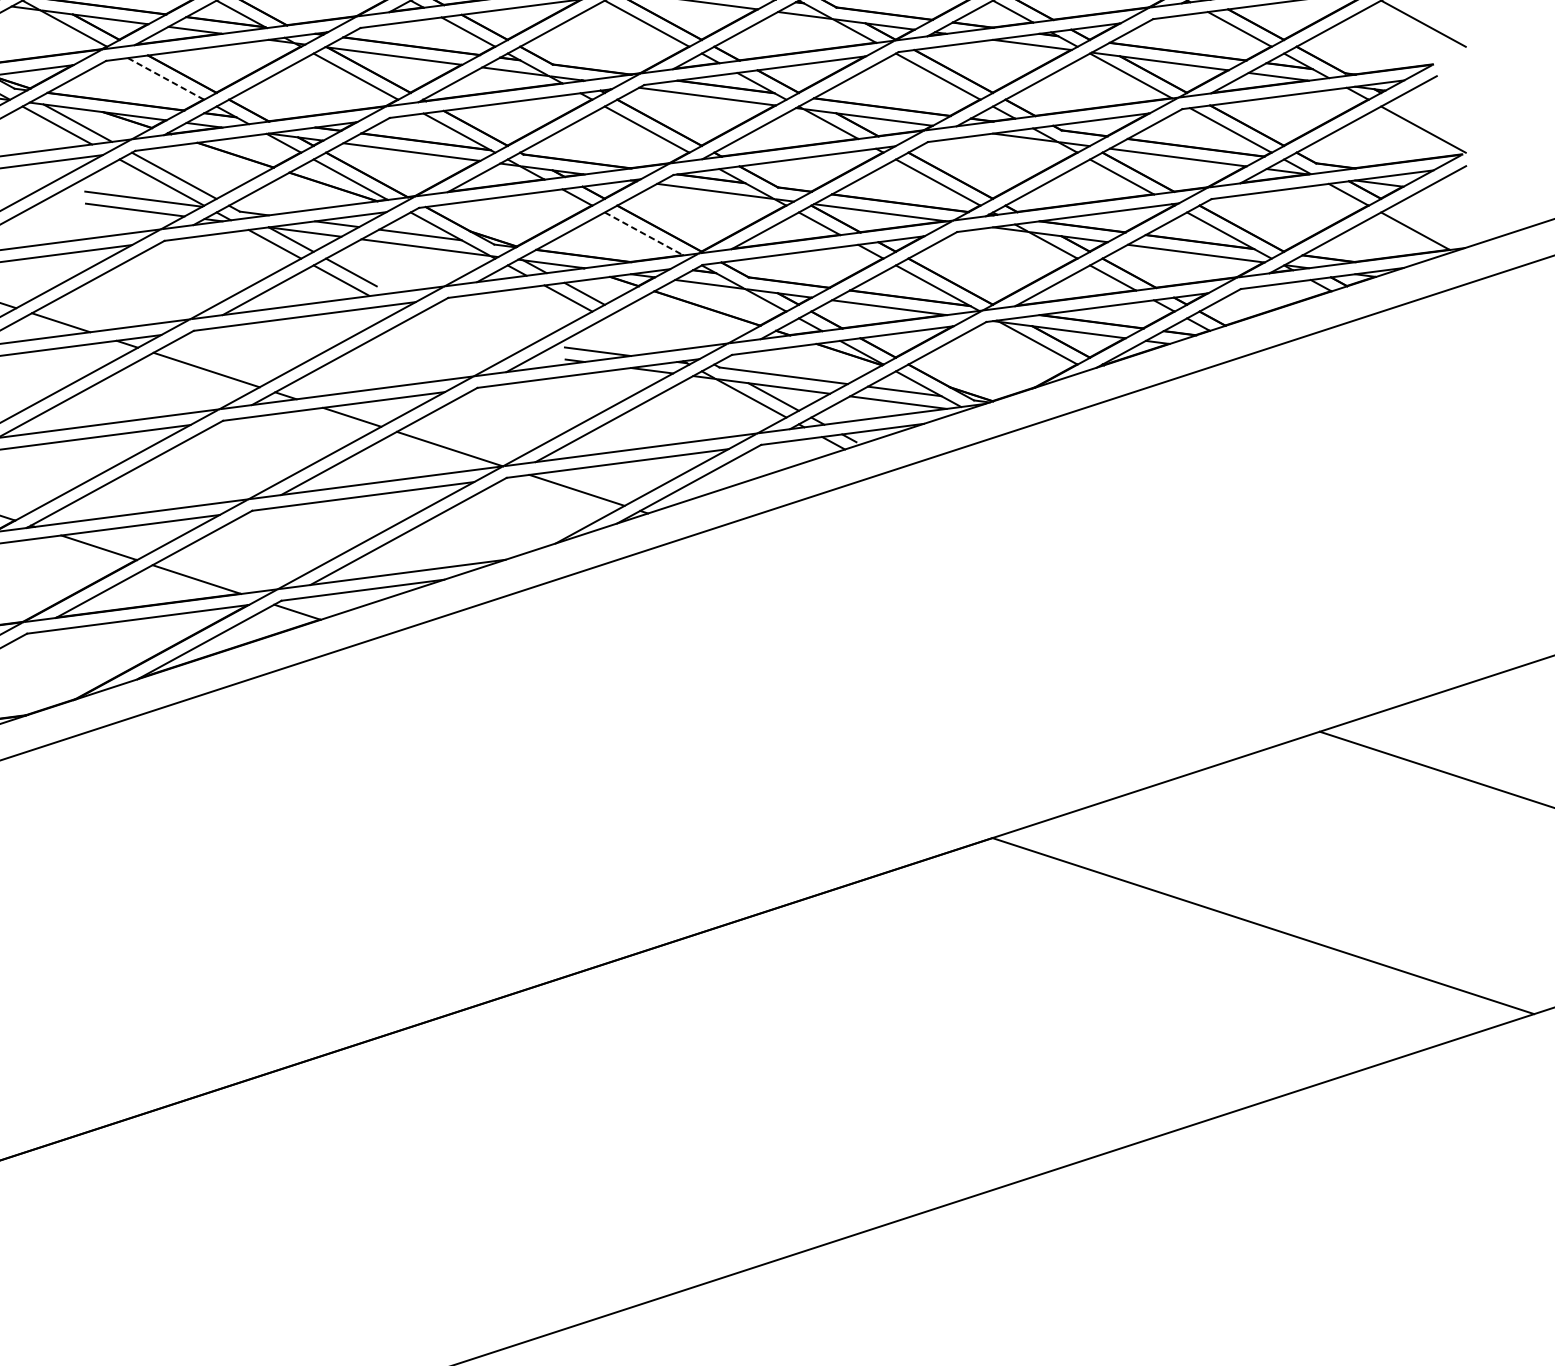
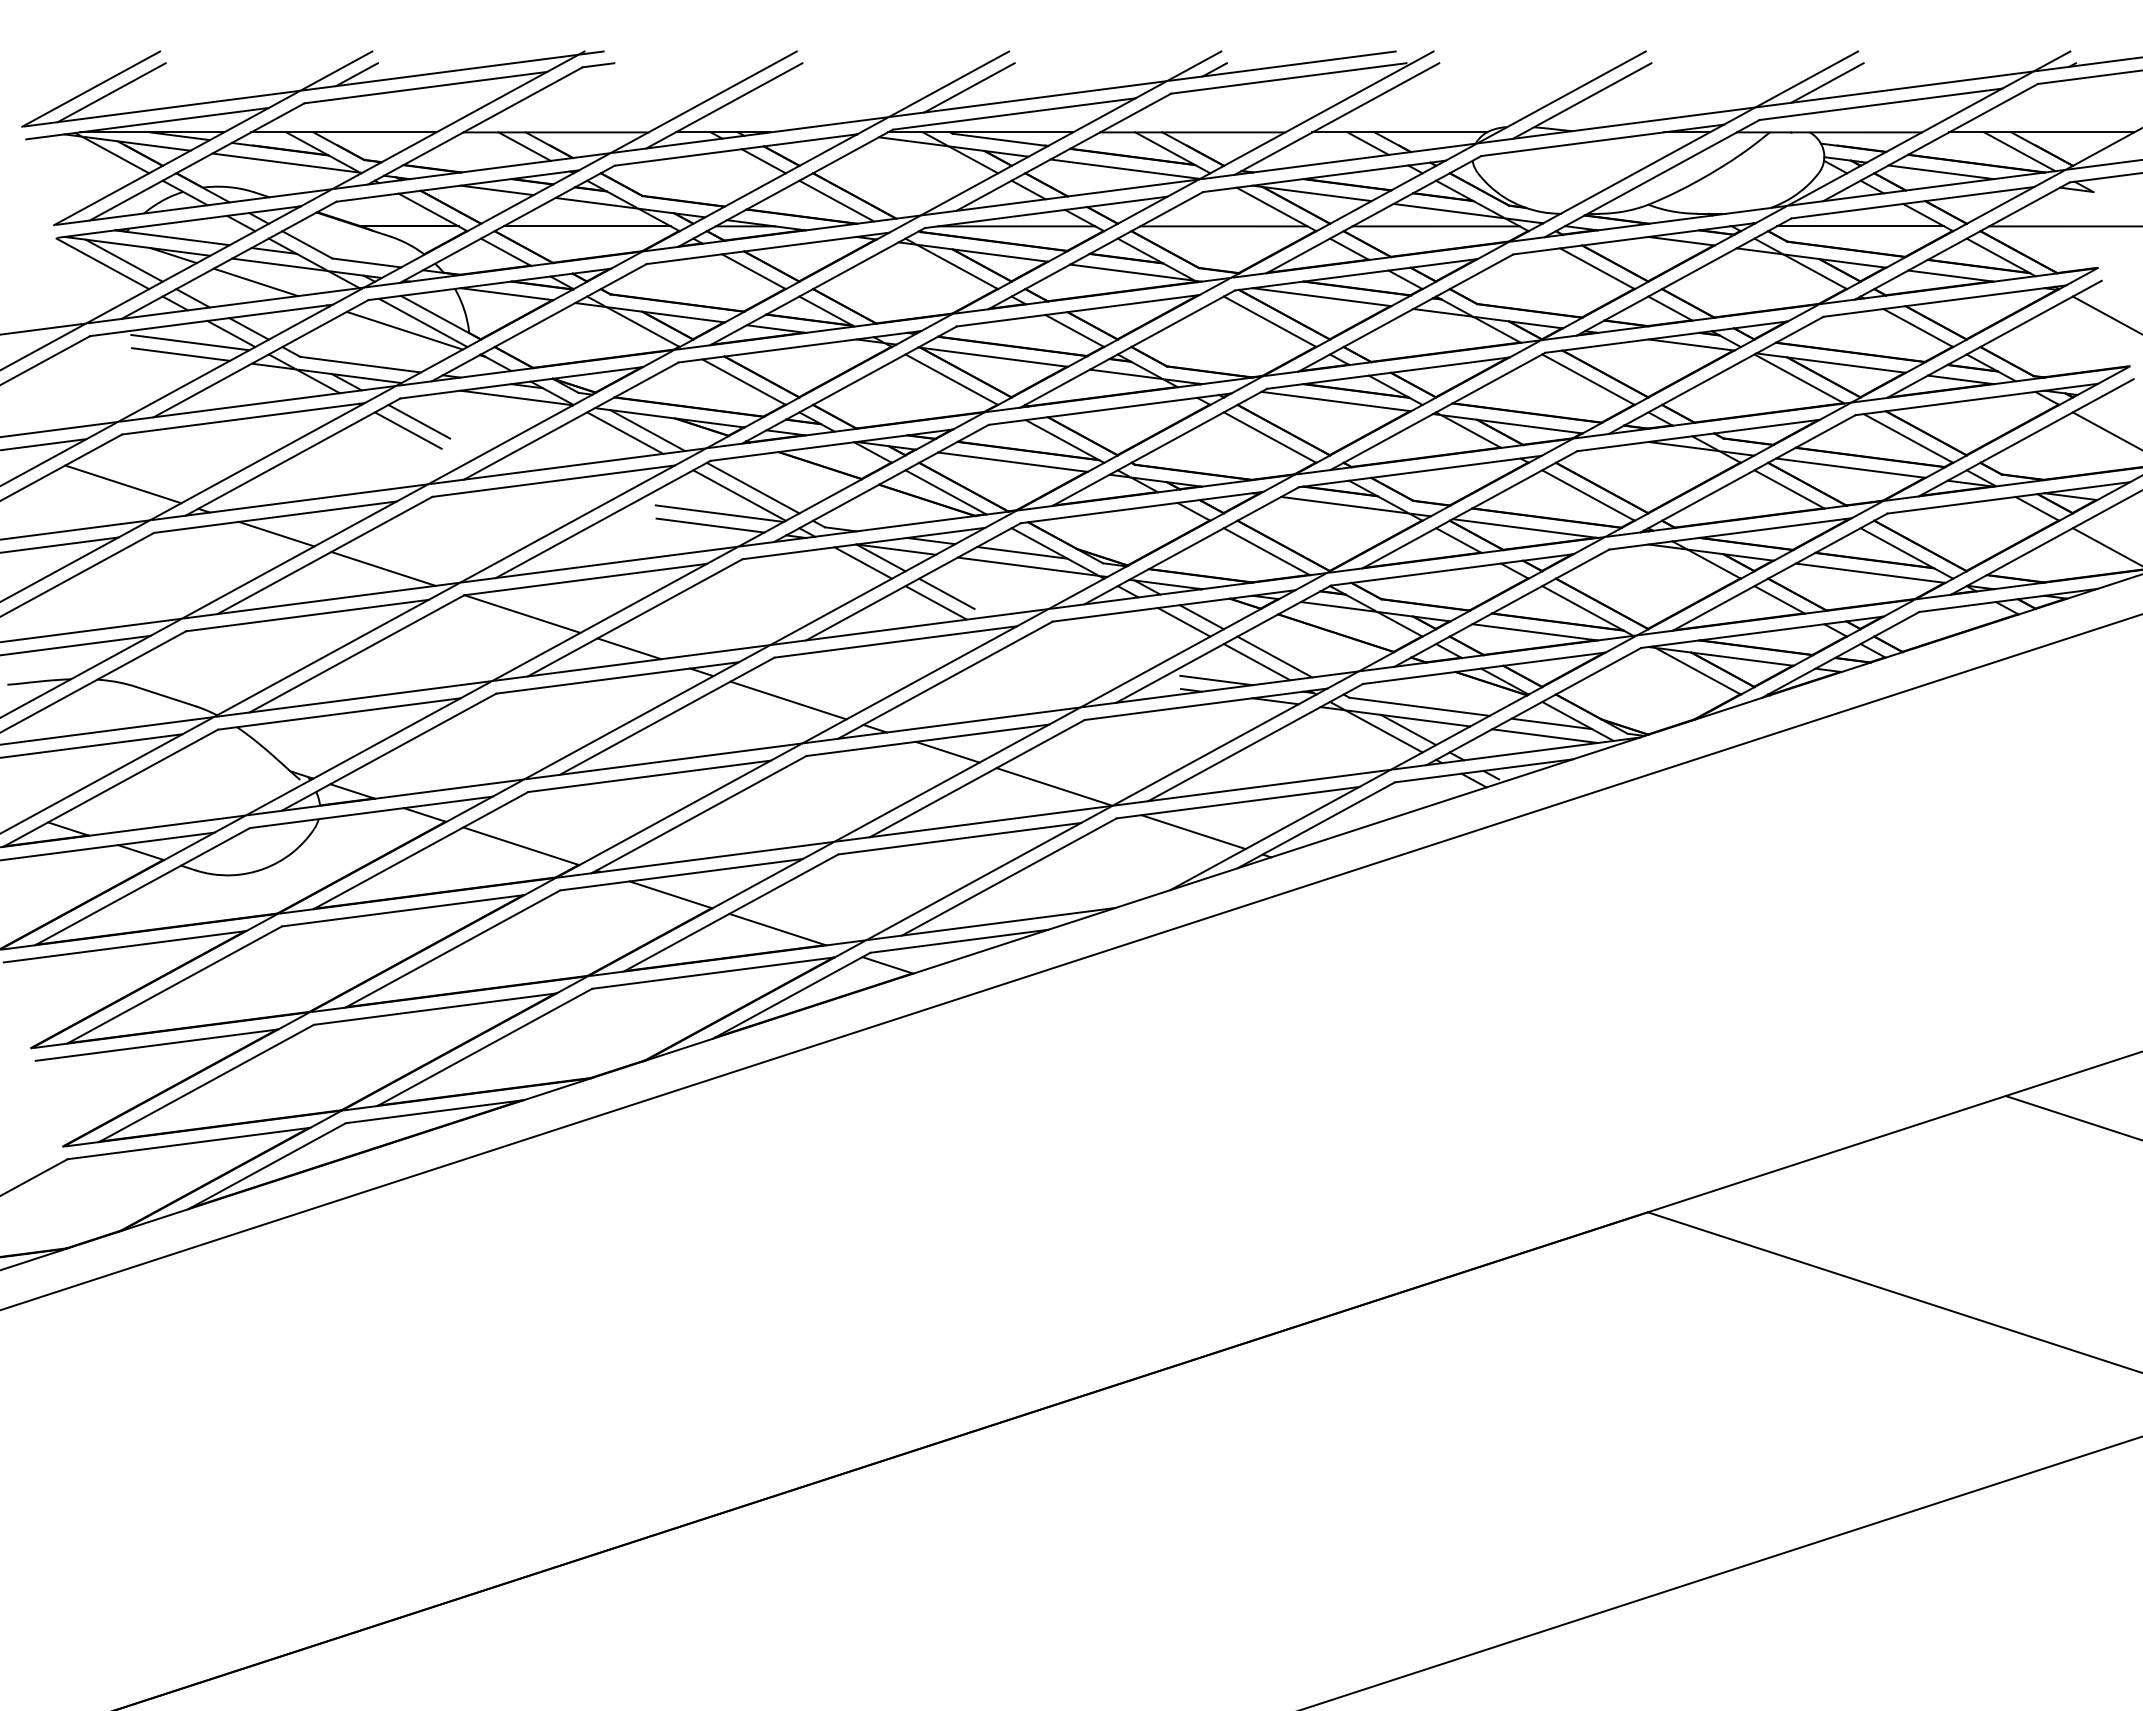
line: (166, 79) -> (744, 382), dashed -> solid
line: (644, 233) -> (1267, 551), dashed -> solid
line: (651, 329) -> (1274, 656), added
line: (634, 335) -> (1256, 662), added

